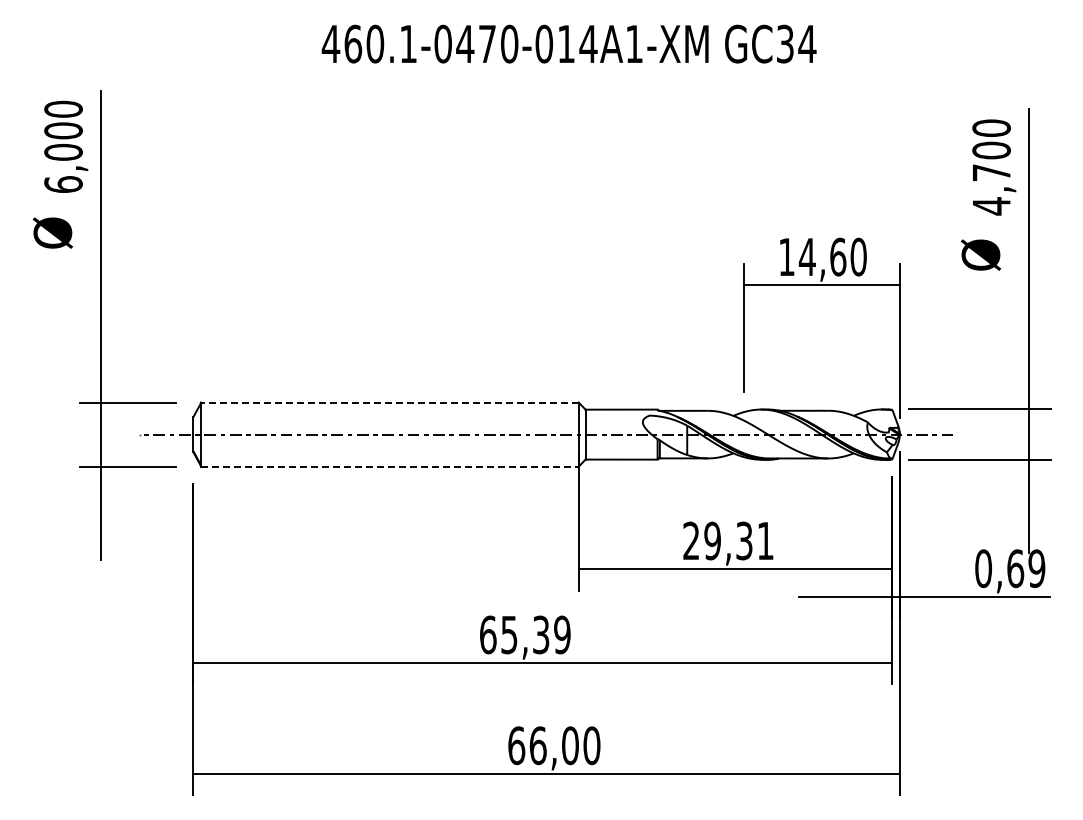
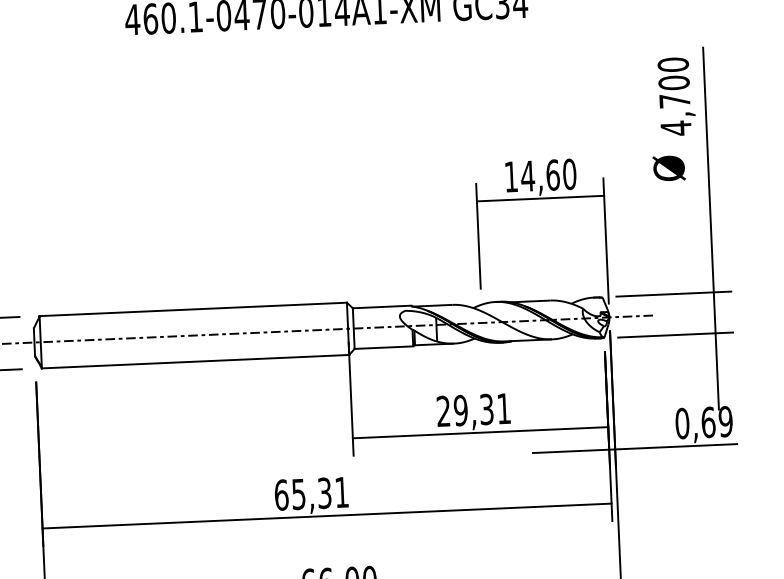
line: (389, 402) -> (192, 309), dashed -> solid
line: (389, 466) -> (195, 361), dashed -> solid
text: (562, 634) -> (342, 492), 65,39 -> 65,31

